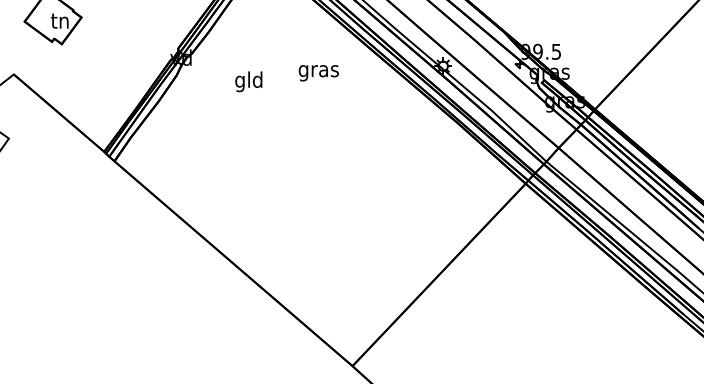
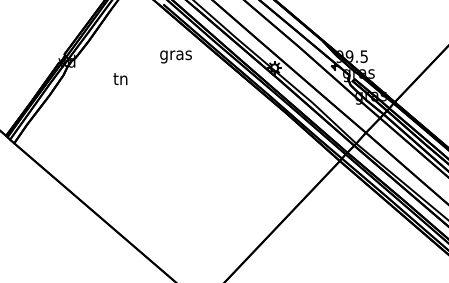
text: (318, 73) -> (175, 57), moved
text: (248, 81) -> (120, 80), gld -> tn

